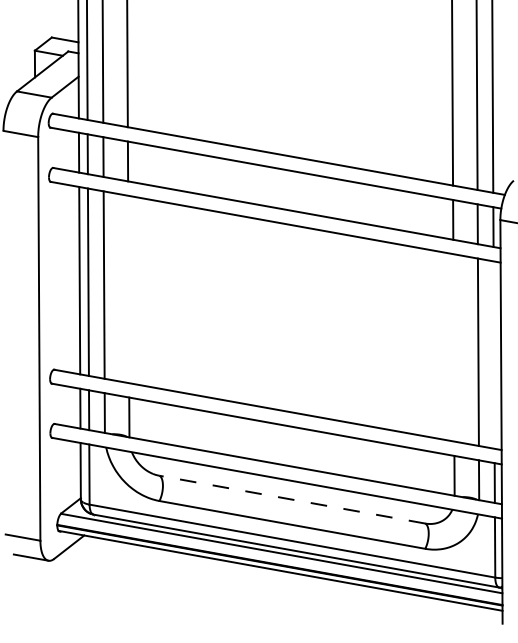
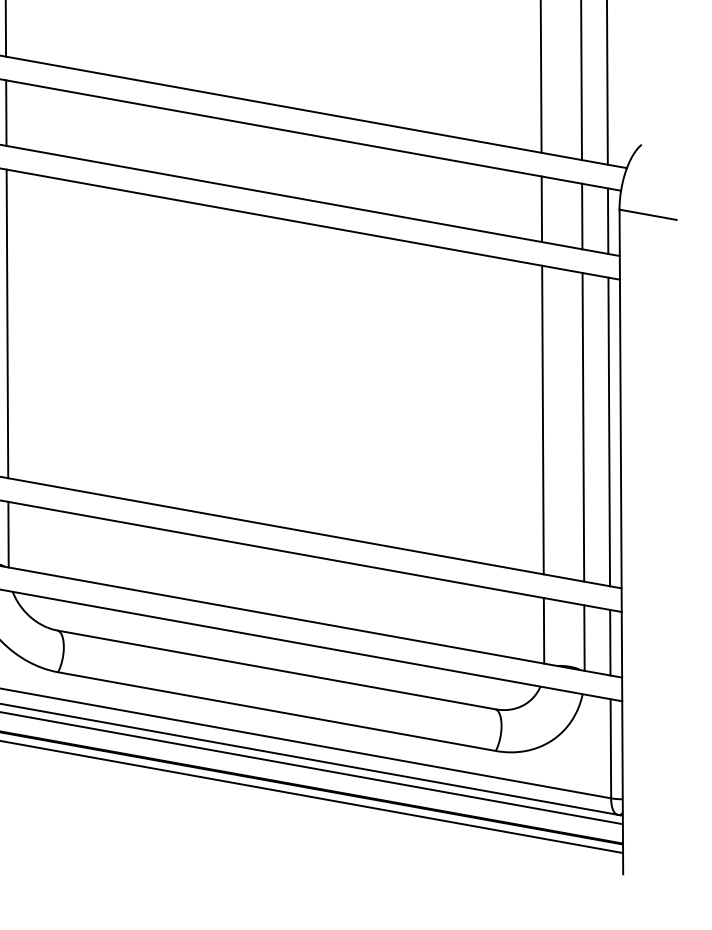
line: (128, 289) -> (7, 323), added
line: (453, 347) -> (542, 419), added
line: (493, 354) -> (608, 430), added
line: (291, 499) -> (275, 669), dashed -> solid

